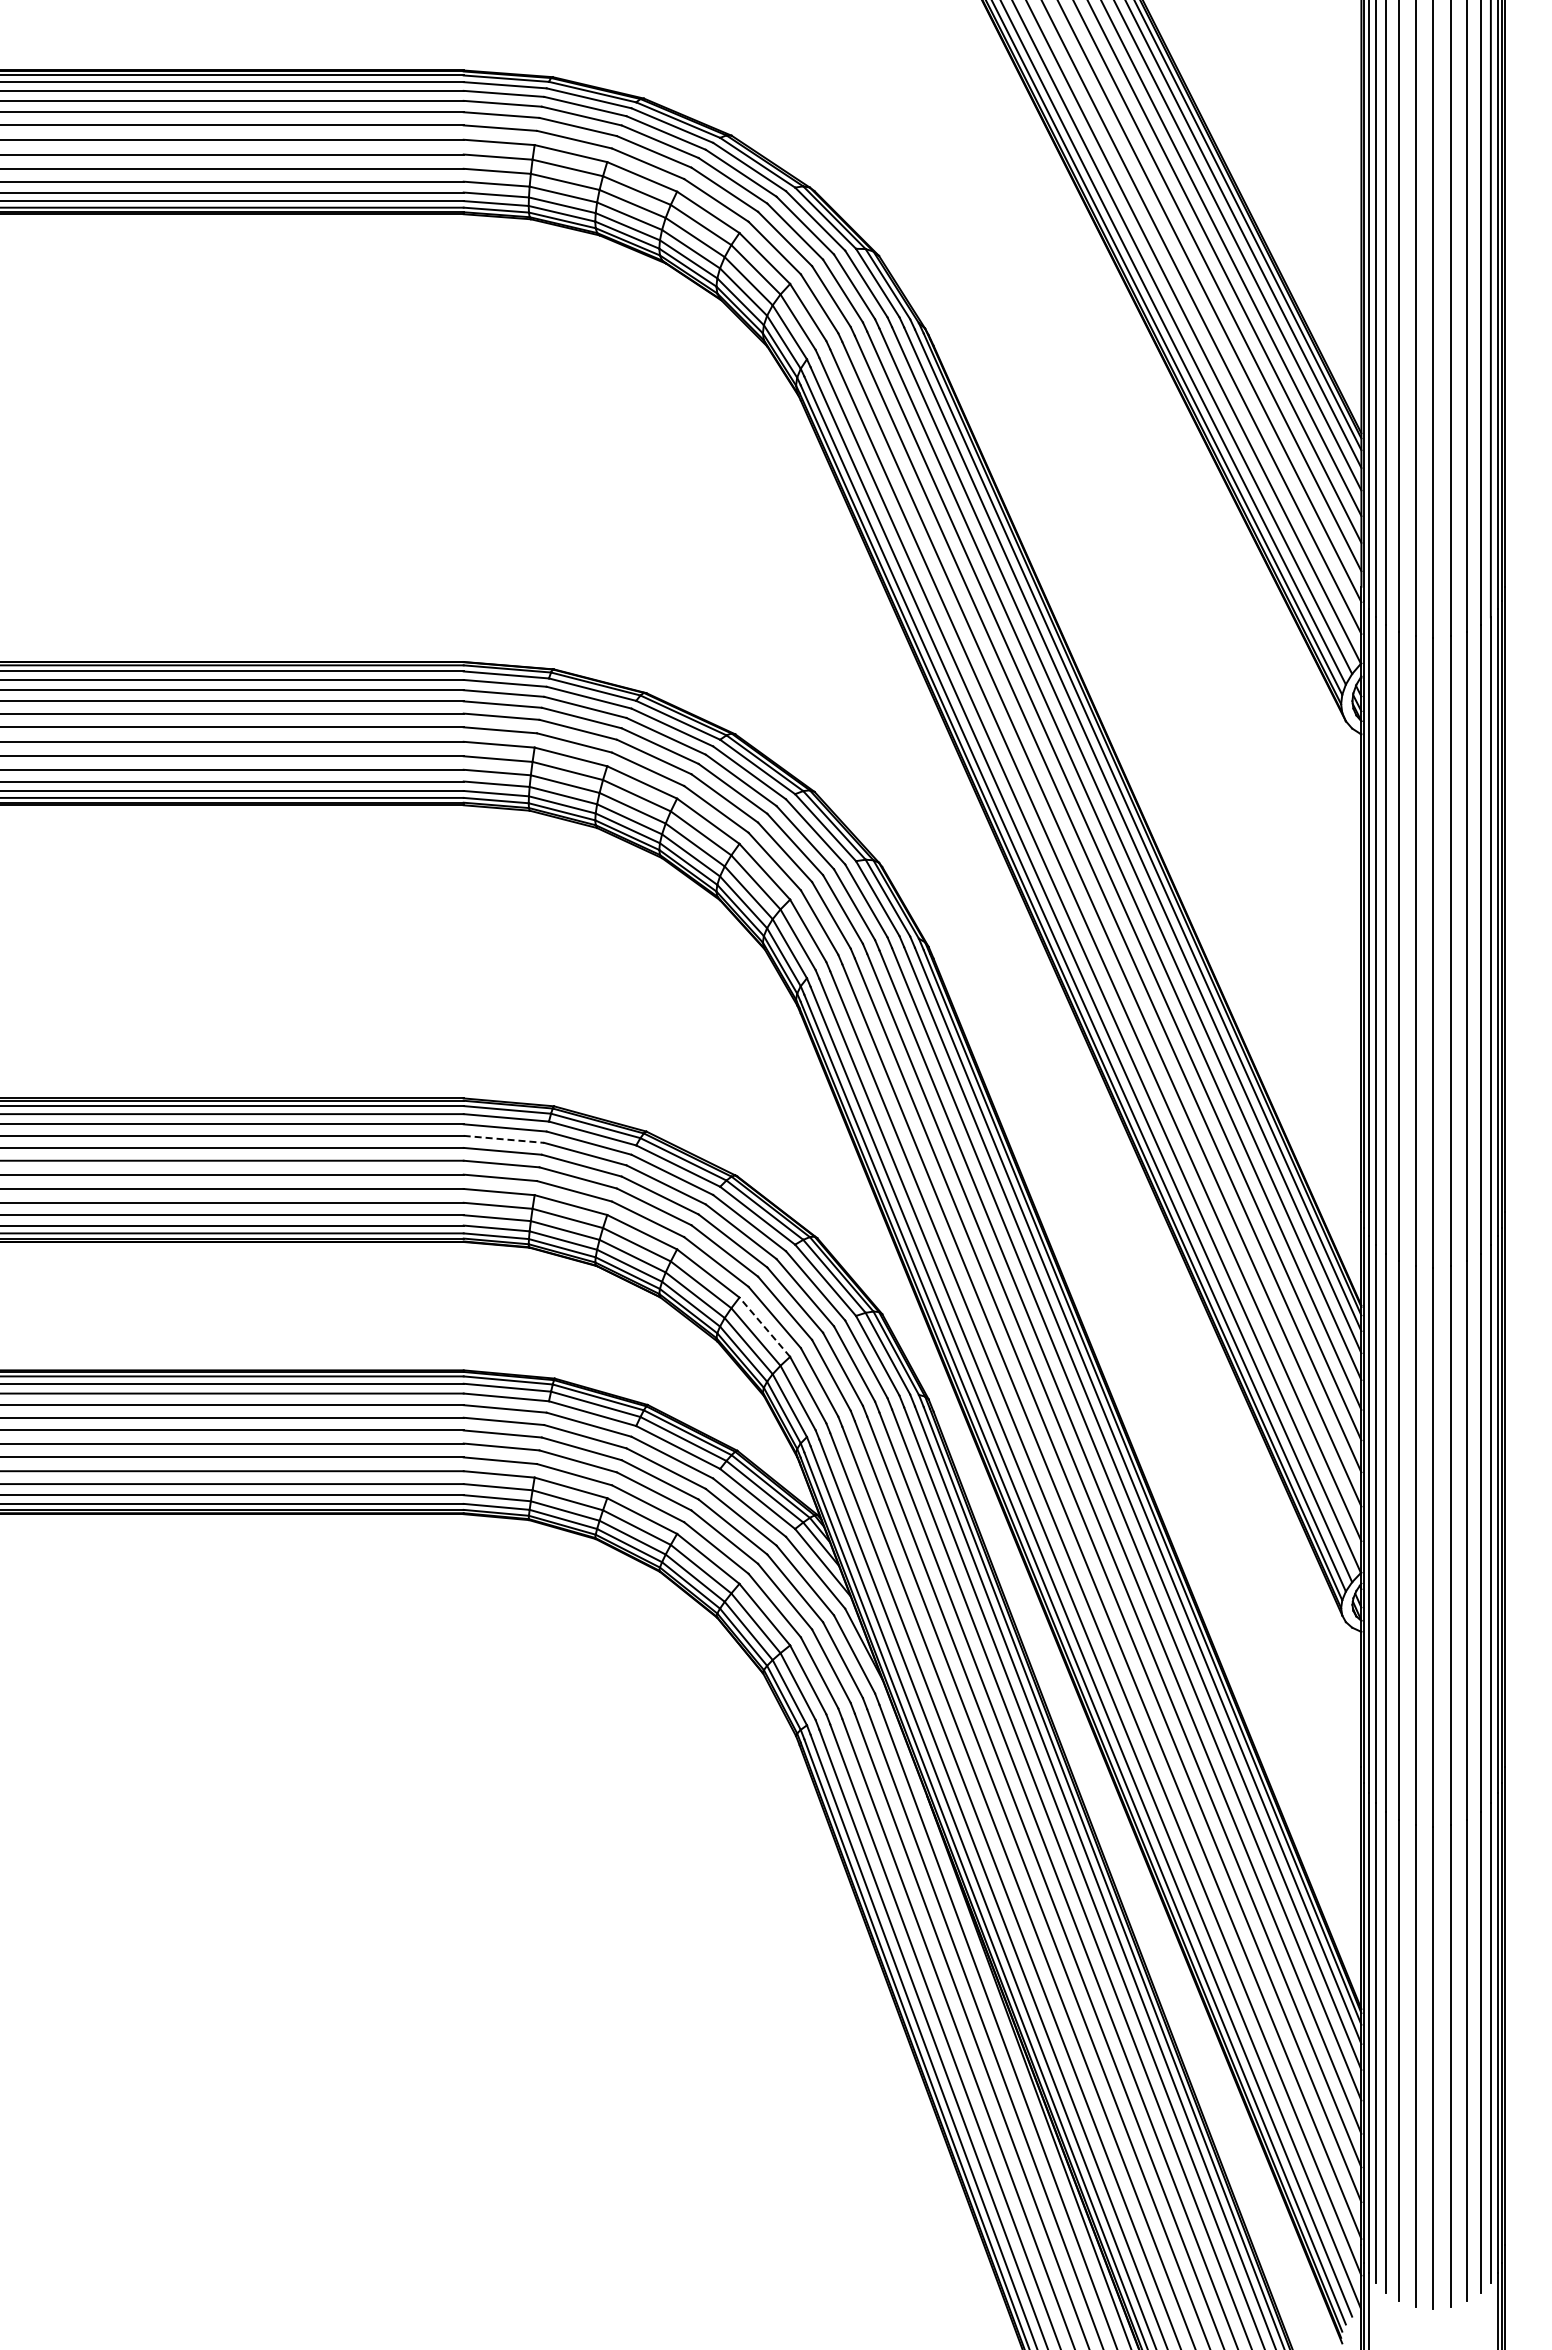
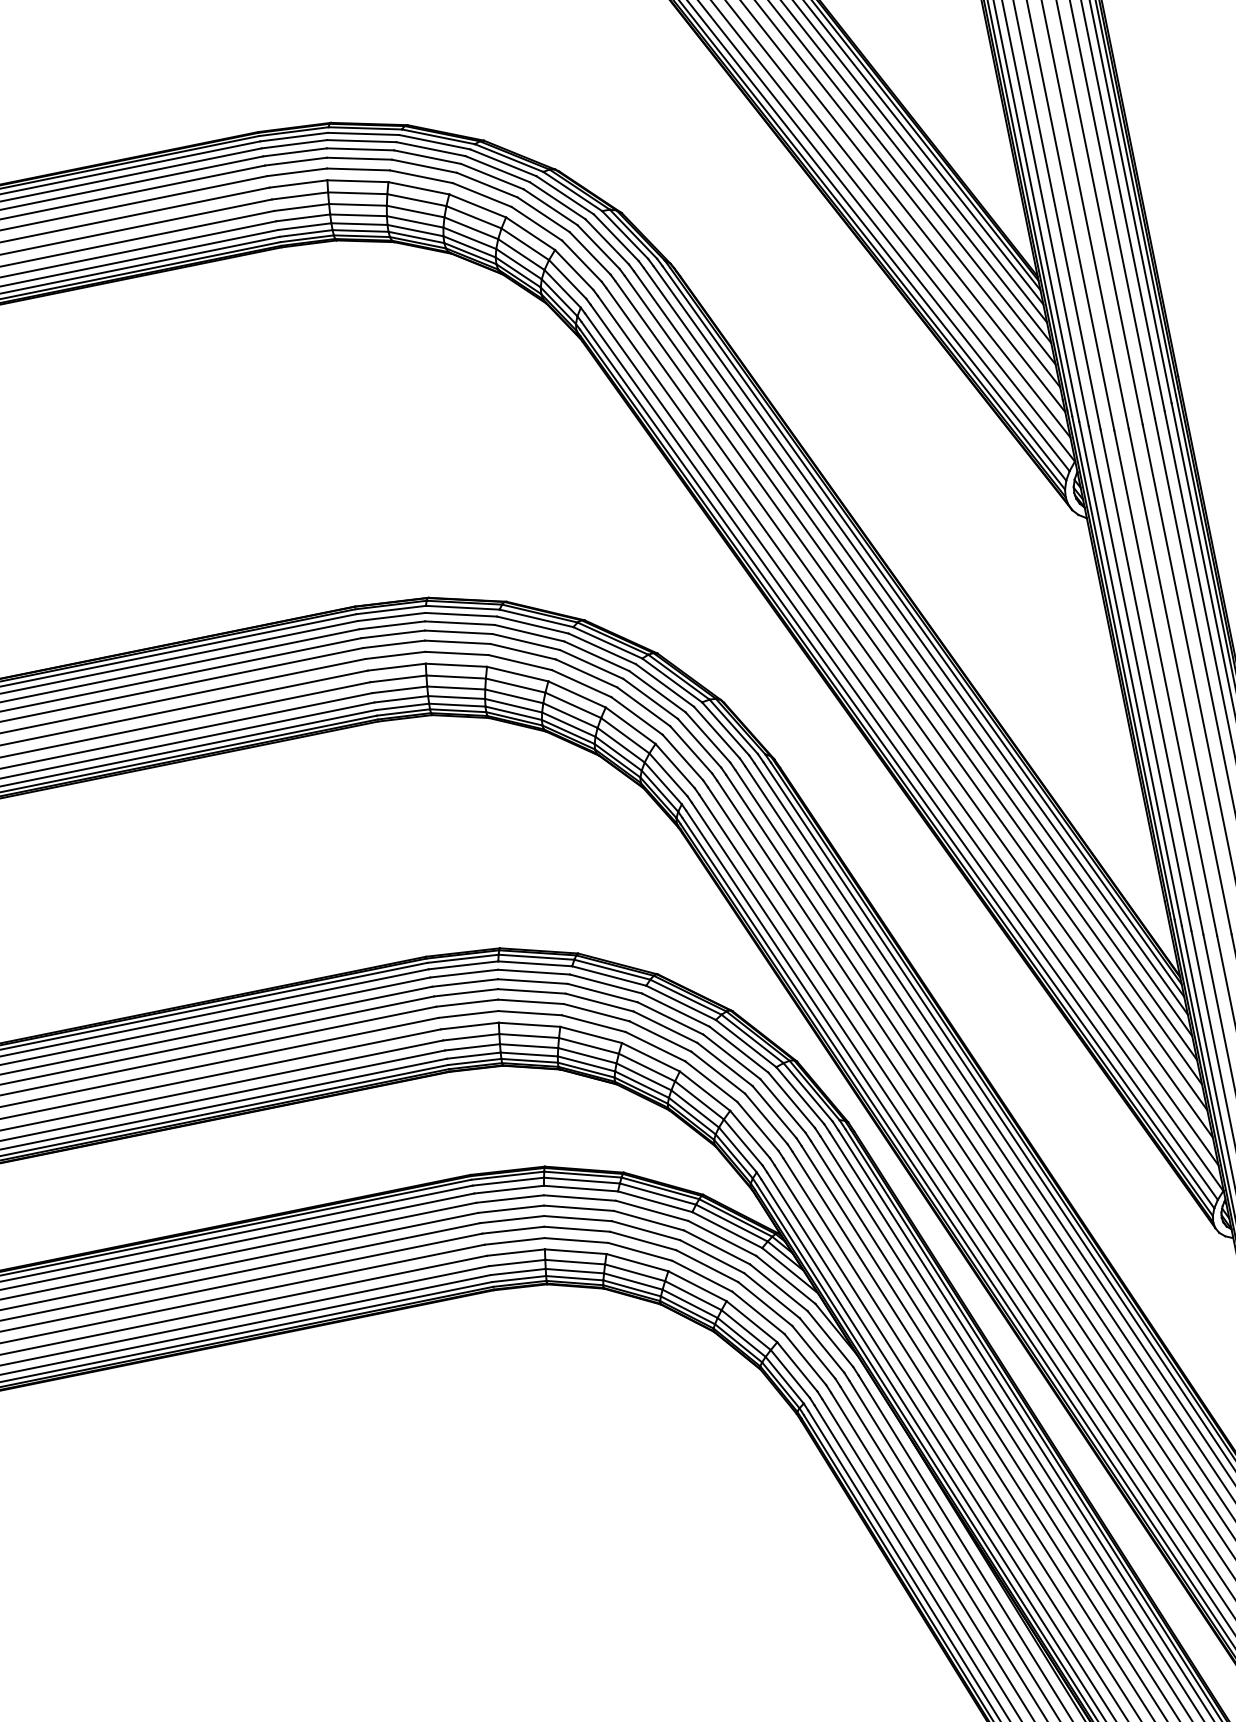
line: (504, 1139) -> (465, 983), dashed -> solid
line: (764, 1327) -> (704, 1091), dashed -> solid

